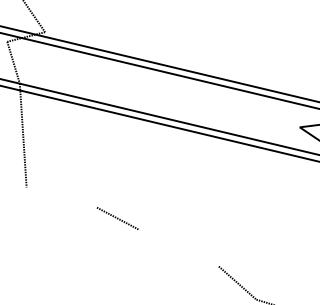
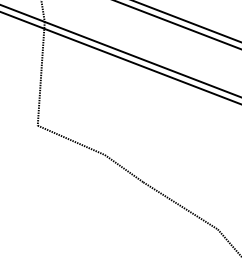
line: (61, 197) -> (71, 140), added
line: (178, 247) -> (180, 205), added

